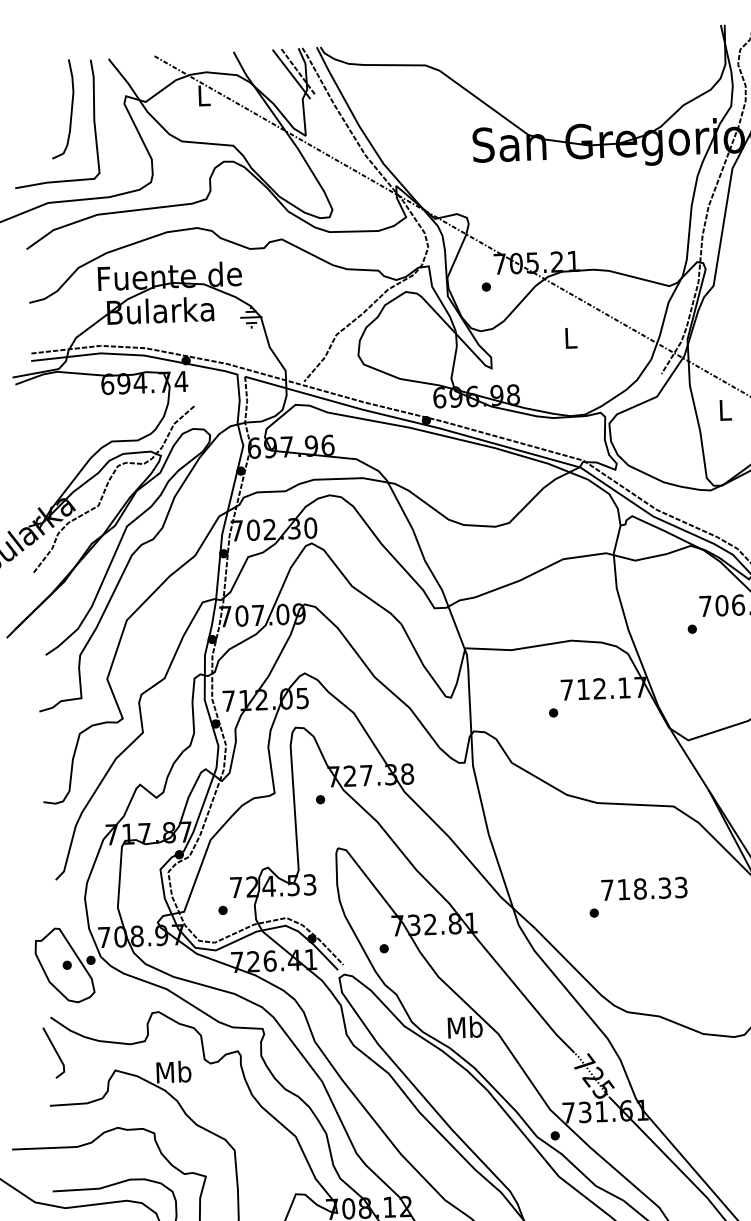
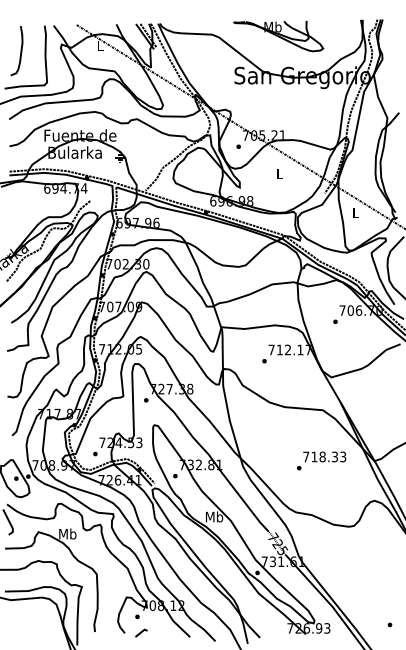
part: (557, 64) -> (278, 36), added
curve: (70, 110) -> (20, 51), moved
text: (638, 896) -> (321, 460), moved

